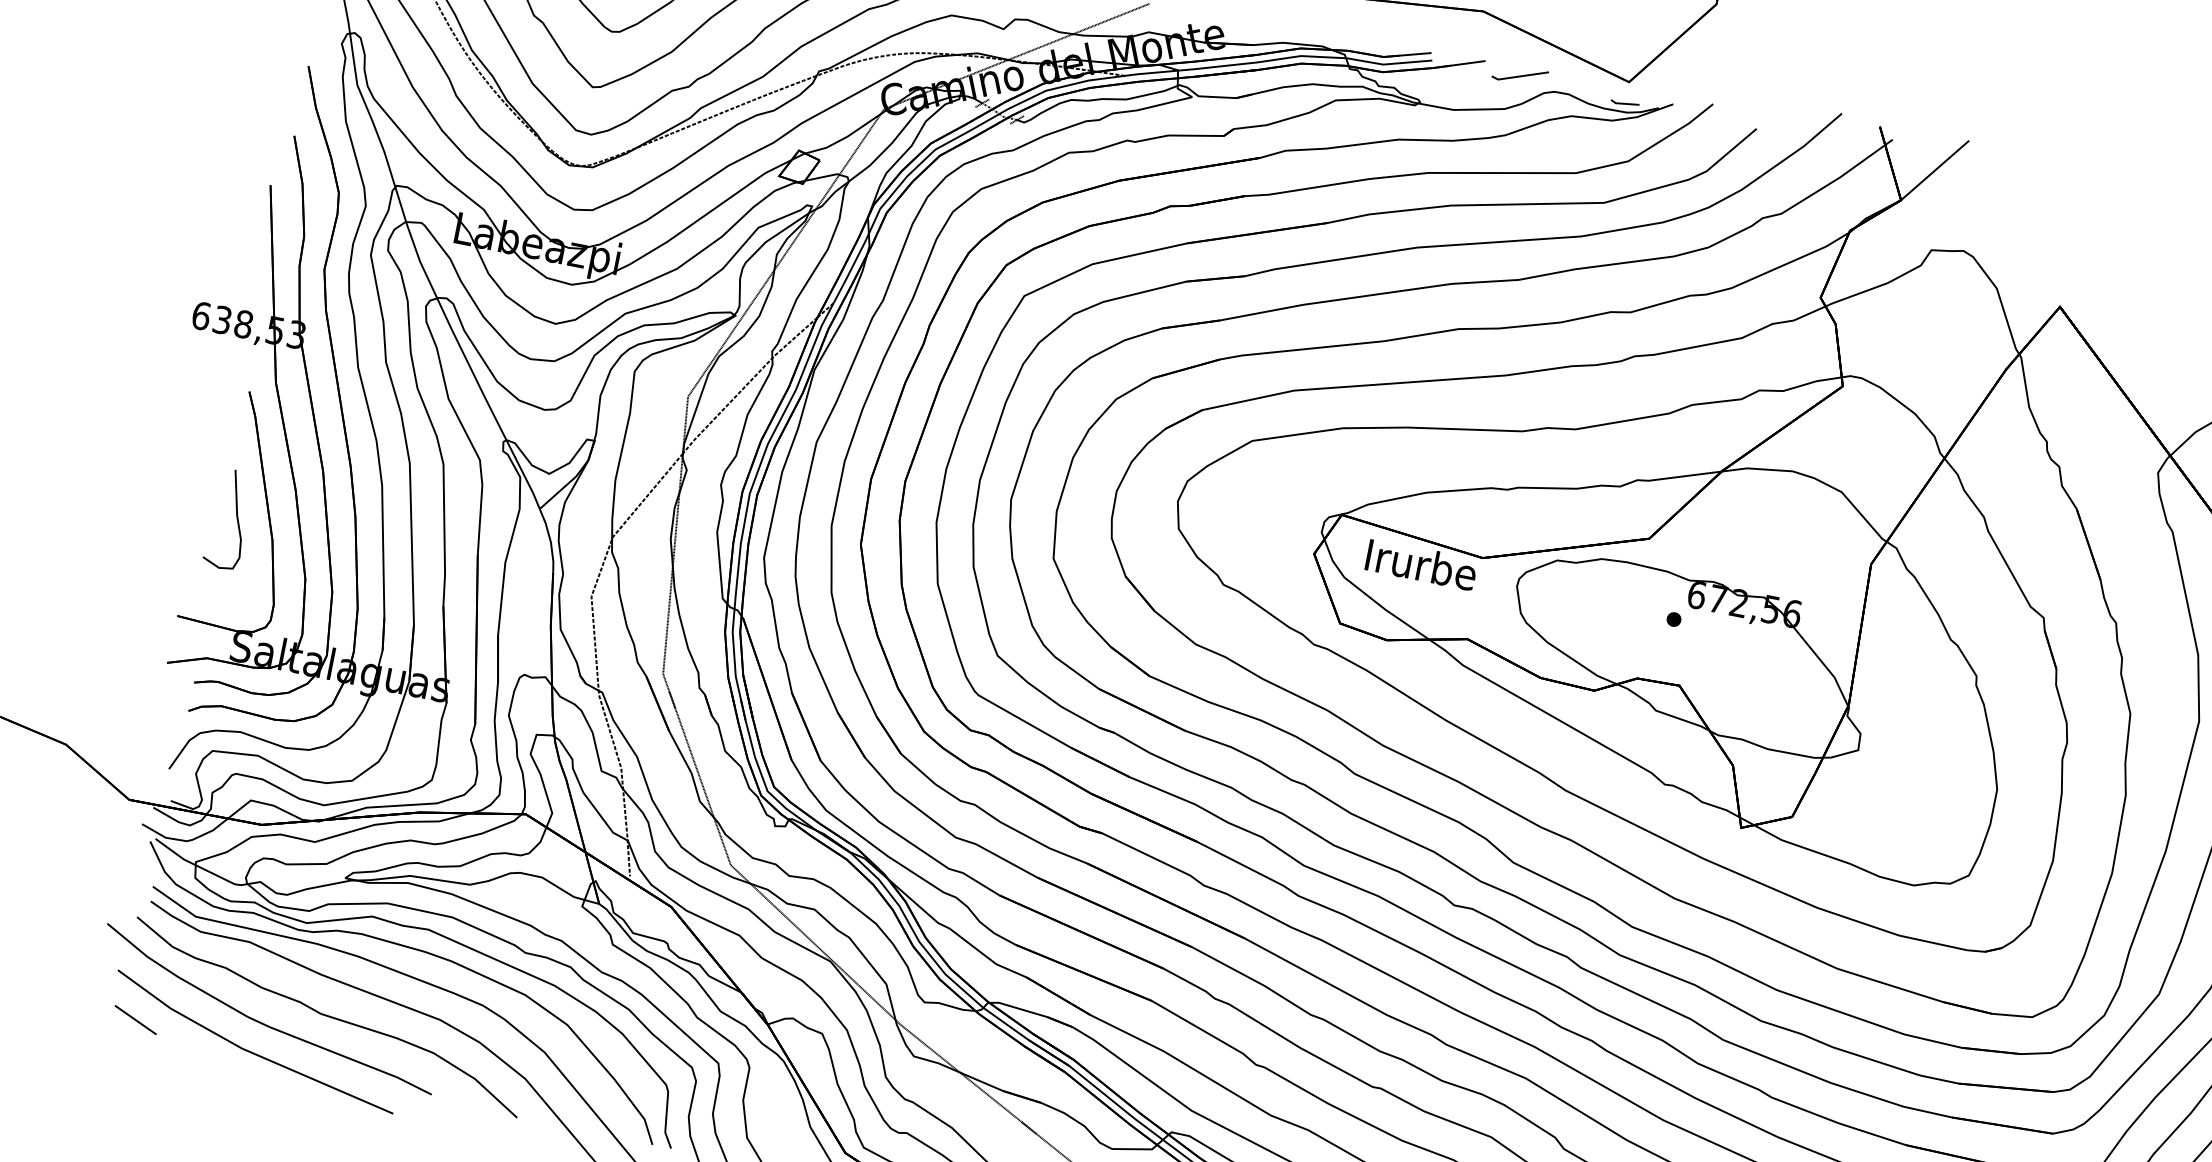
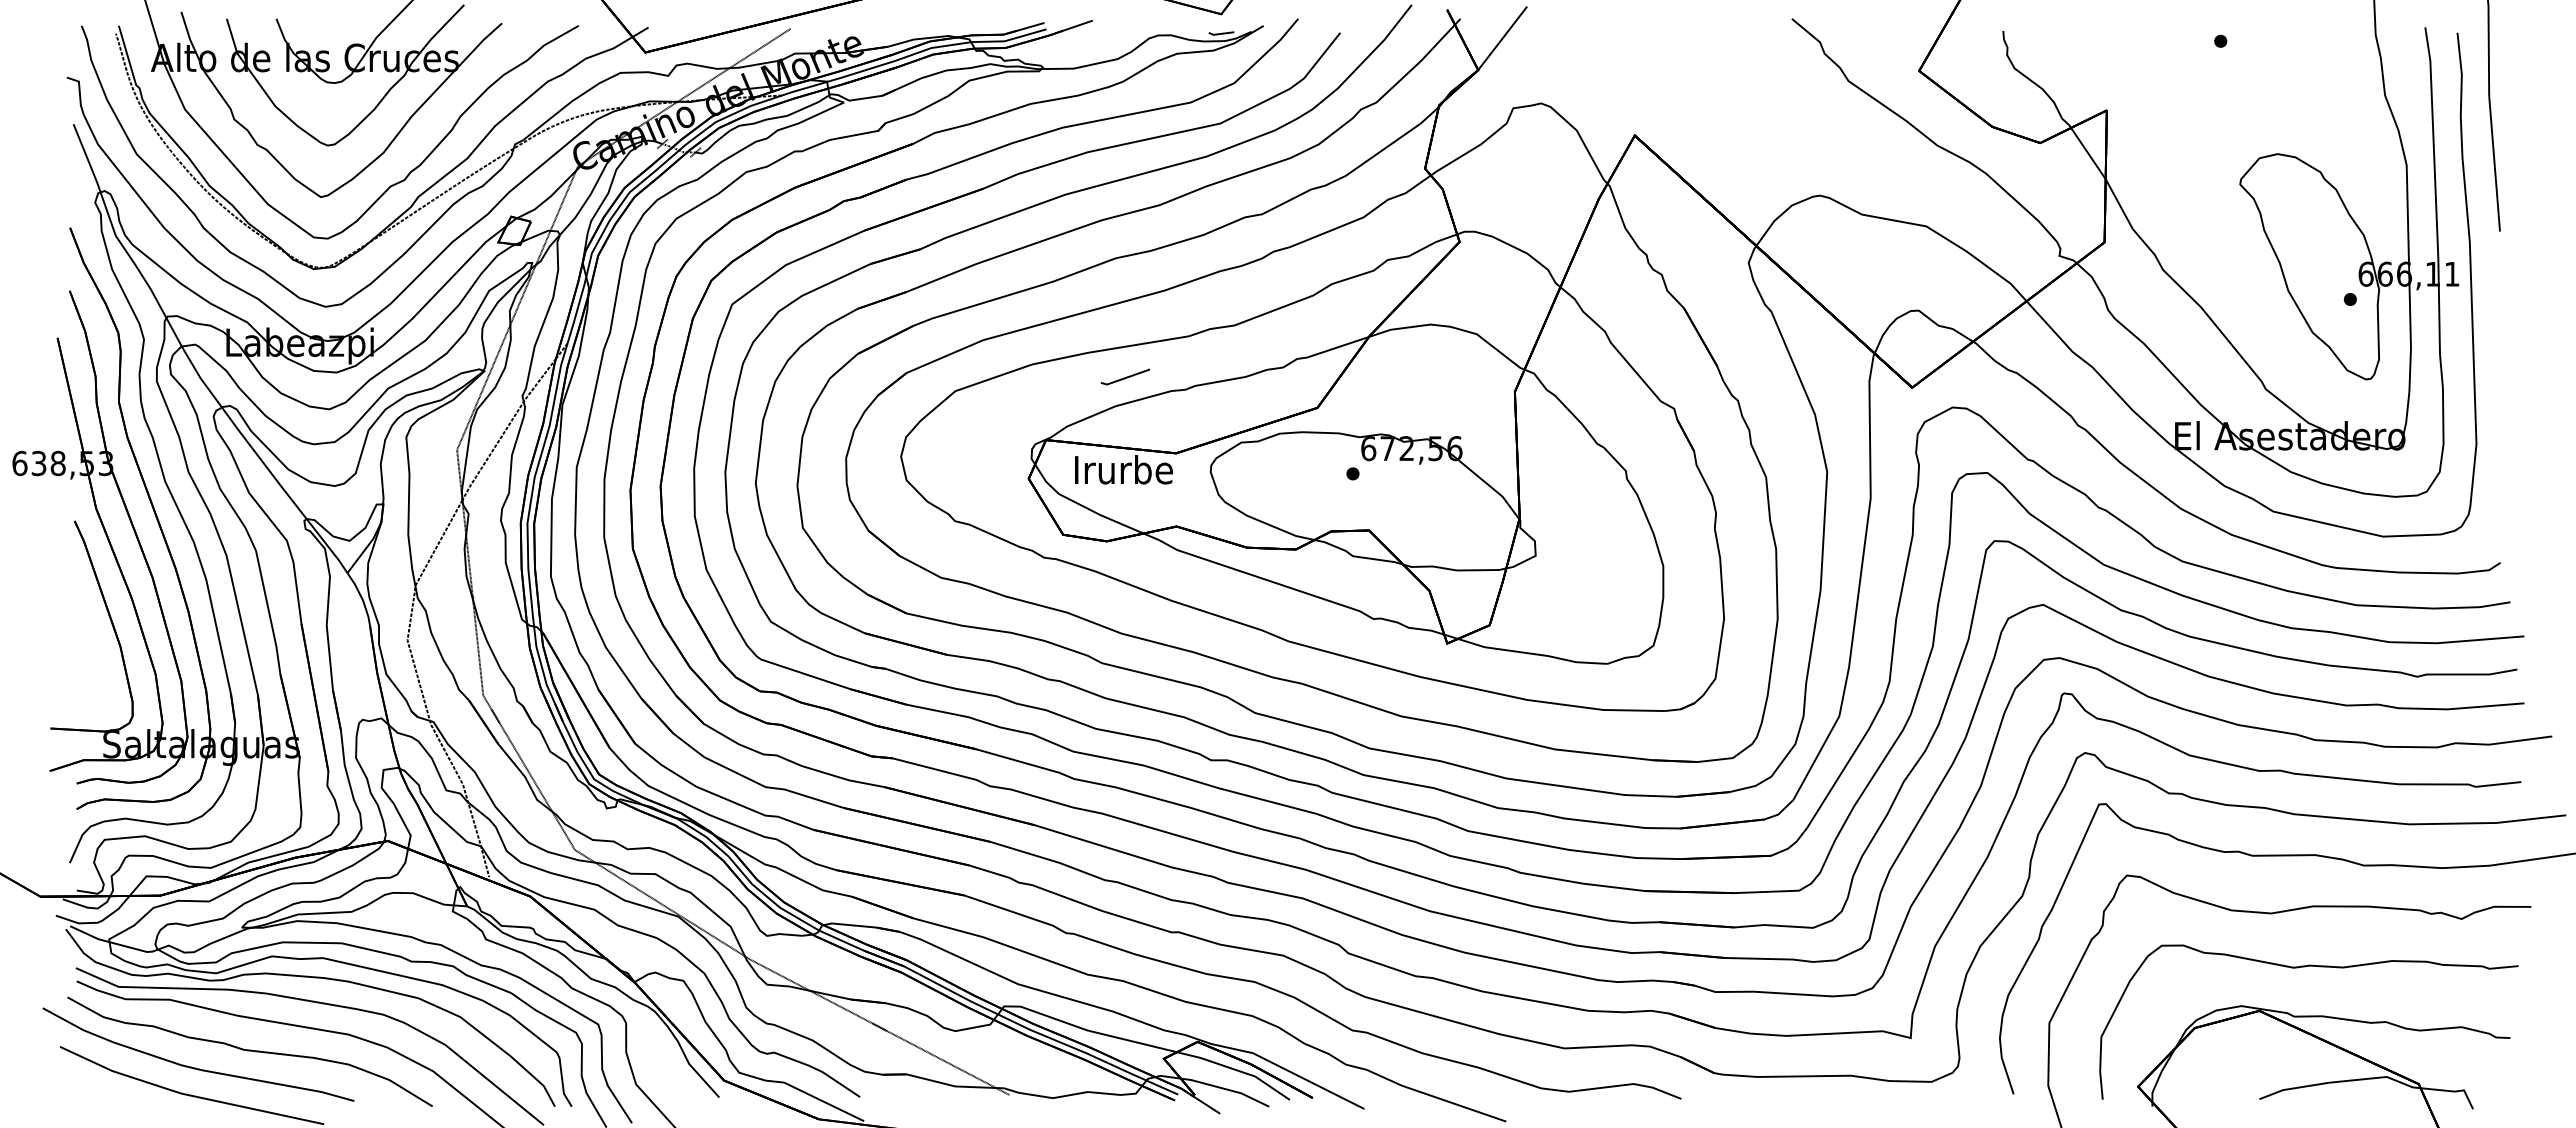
line: (1521, 74) -> (1126, 376), moved
curve: (236, 519) -> (85, 634), removed
line: (135, 1019) -> (83, 1086), removed

